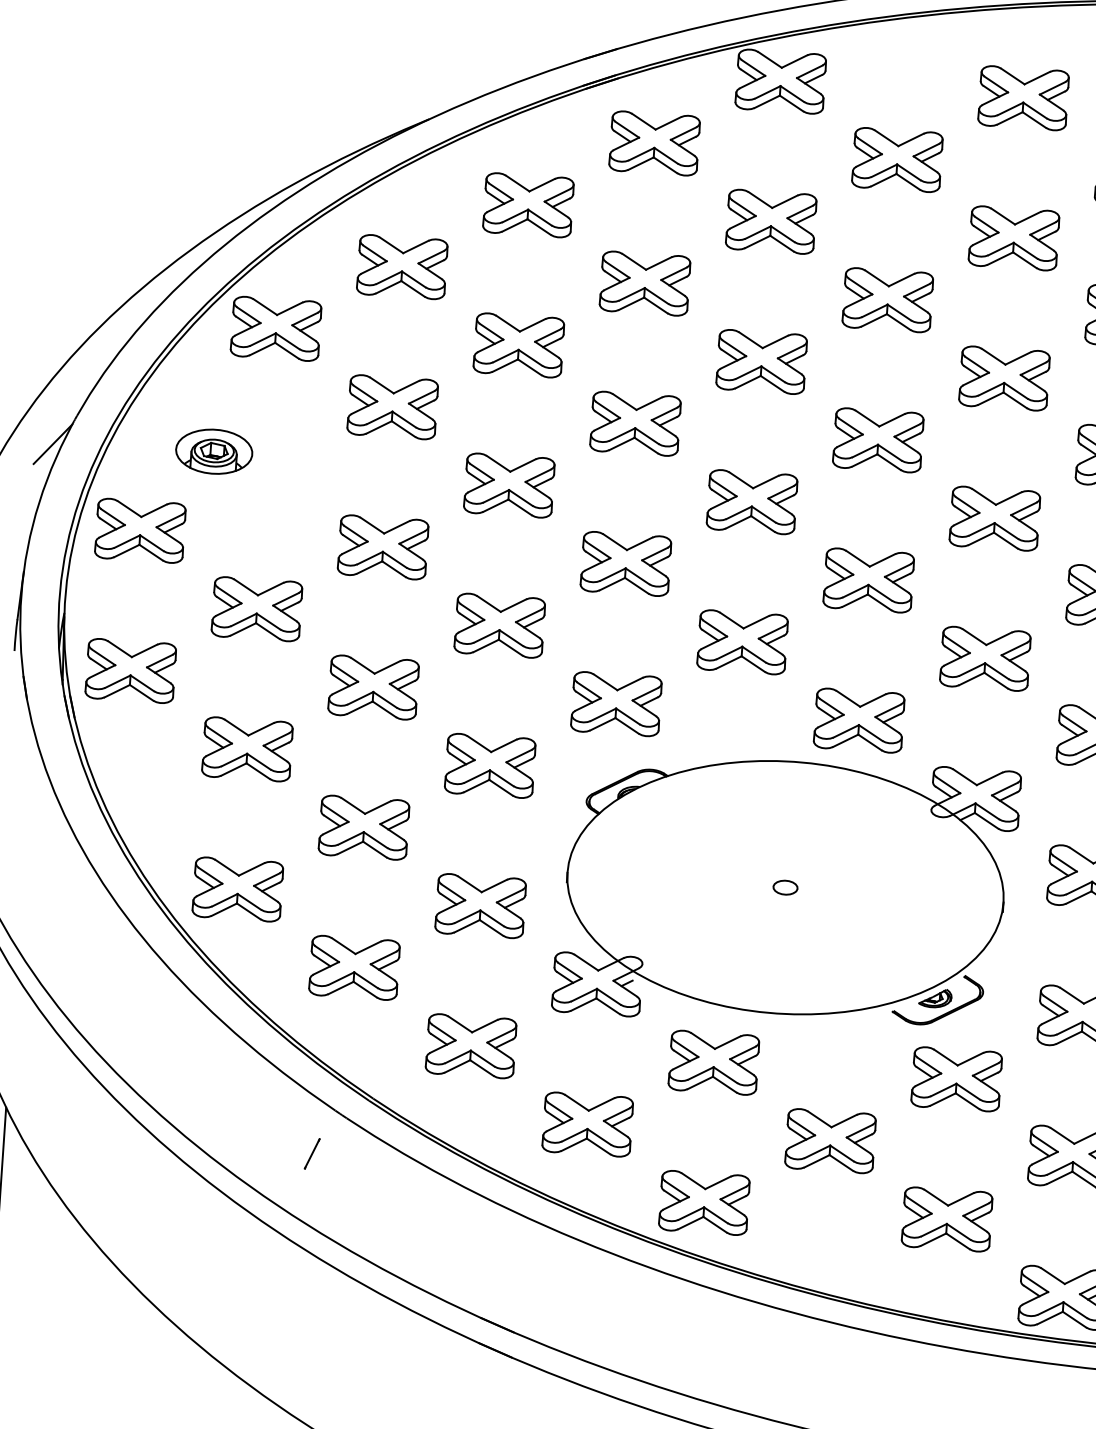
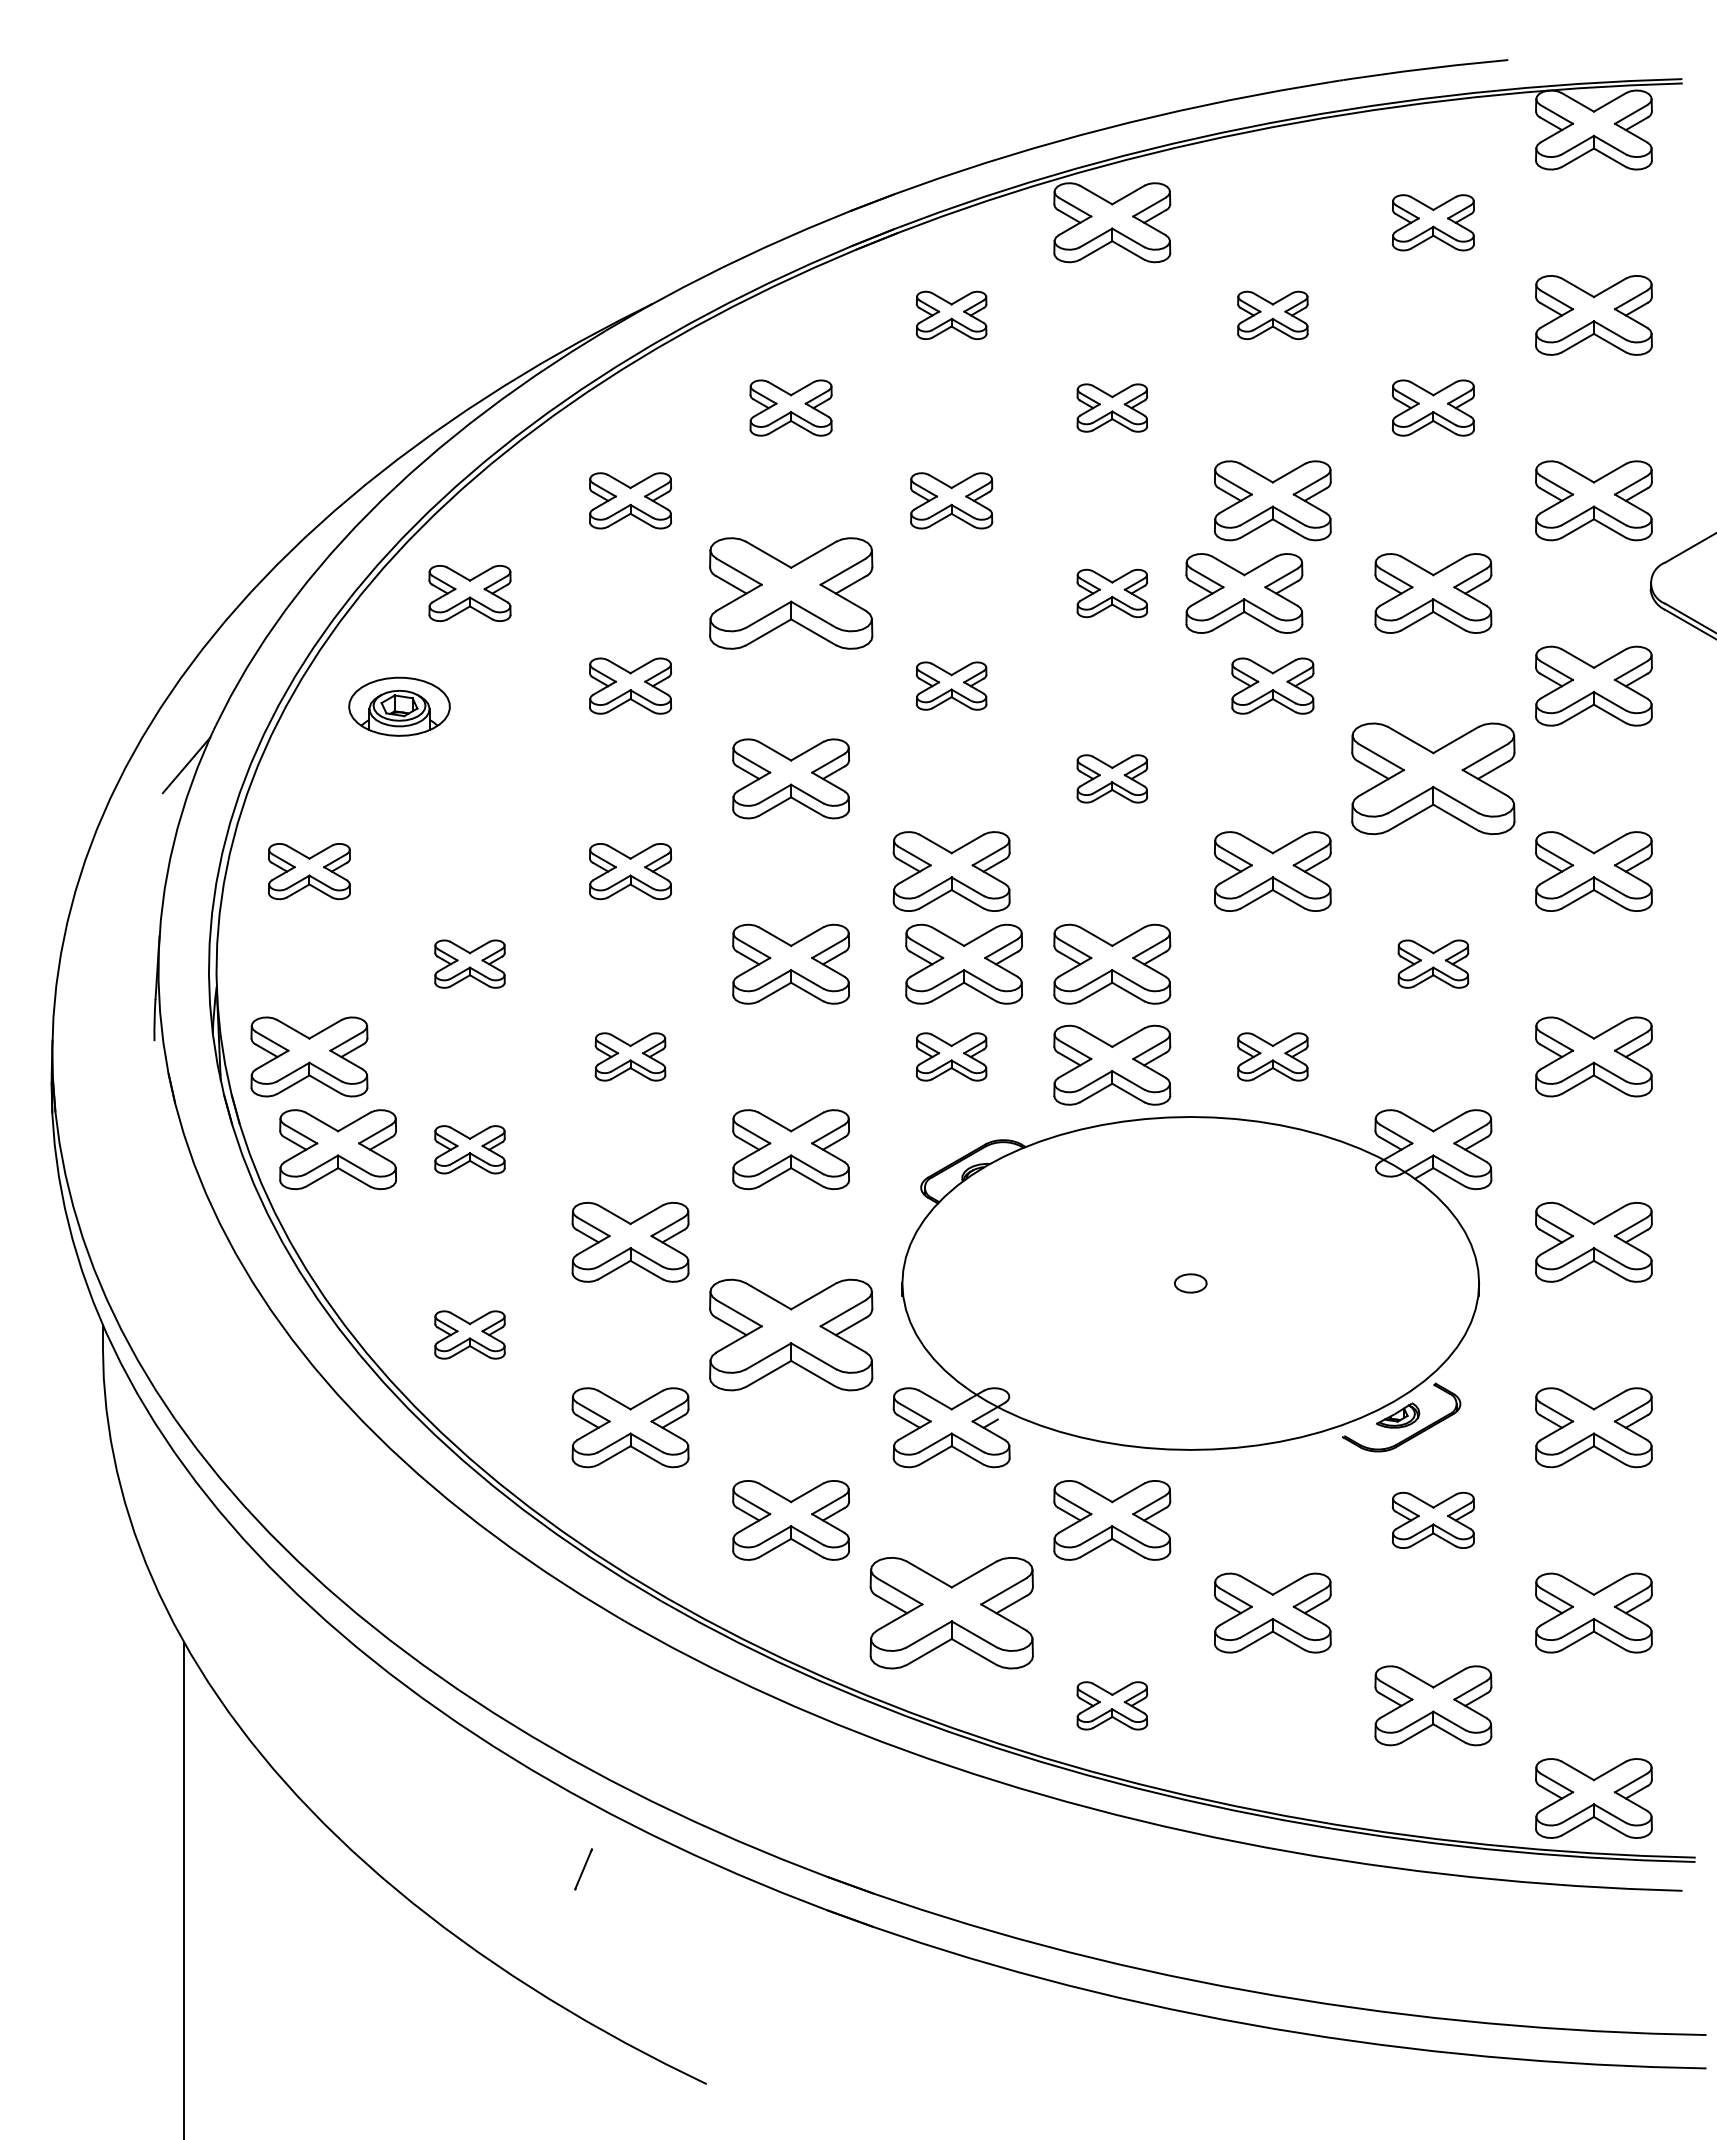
part: (1023, 98) -> (1433, 222), size x0.7
part: (654, 143) -> (951, 315), size x0.6
part: (897, 160) -> (1272, 315), size x0.6
part: (528, 204) -> (790, 407), size x0.7
part: (771, 221) -> (1112, 407), size x0.6
part: (1014, 237) -> (1433, 407), size x0.7
part: (402, 266) -> (630, 500), size x0.7
part: (644, 283) -> (951, 500), size x0.7
part: (275, 328) -> (469, 593), size x0.7
part: (518, 345) -> (790, 593), size x1.4
part: (761, 362) -> (1112, 593), size x0.6
part: (861, 368) -> (1244, 593), added
part: (392, 406) -> (630, 685), size x0.7
part: (635, 423) -> (951, 685), size x0.6
part: (878, 439) -> (1272, 685), size x0.7
part: (214, 451) -> (399, 706), moved
part: (752, 501) -> (1112, 778), size x0.6
part: (995, 518) -> (1433, 778), size x1.4
part: (140, 530) -> (309, 871), size x0.7
part: (383, 547) -> (630, 871), size x0.7
part: (256, 608) -> (469, 963), size x0.6
part: (630, 634) -> (963, 963), added
part: (985, 658) -> (1433, 963), size x0.6
part: (373, 687) -> (630, 1056), size x0.6
part: (616, 703) -> (951, 1056), size x0.6
part: (737, 718) -> (1112, 1064), added
part: (859, 720) -> (1272, 1056), size x0.6
part: (147, 742) -> (337, 1149), added
part: (247, 749) -> (469, 1149), size x0.6
part: (237, 889) -> (469, 1334), size x0.6
part: (480, 905) -> (790, 1334), size x1.4
part: (956, 1079) -> (1433, 1520), size x0.7
part: (587, 1124) -> (951, 1612), size x1.4
line: (312, 1153) -> (583, 1869), moved
part: (704, 1202) -> (1112, 1705), size x0.6

